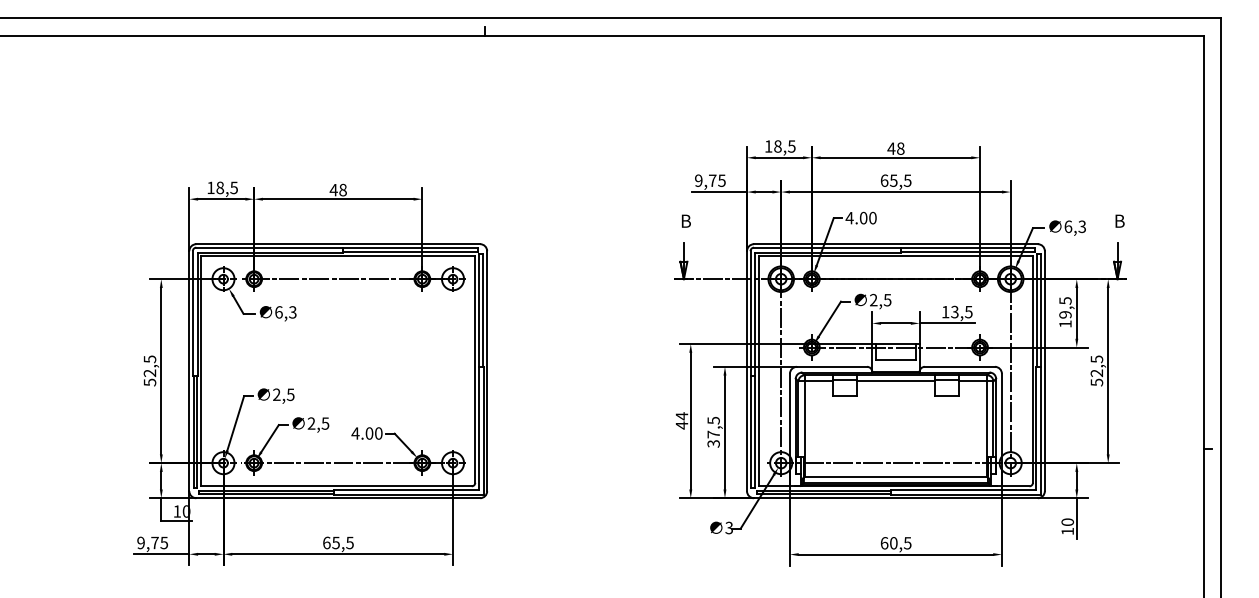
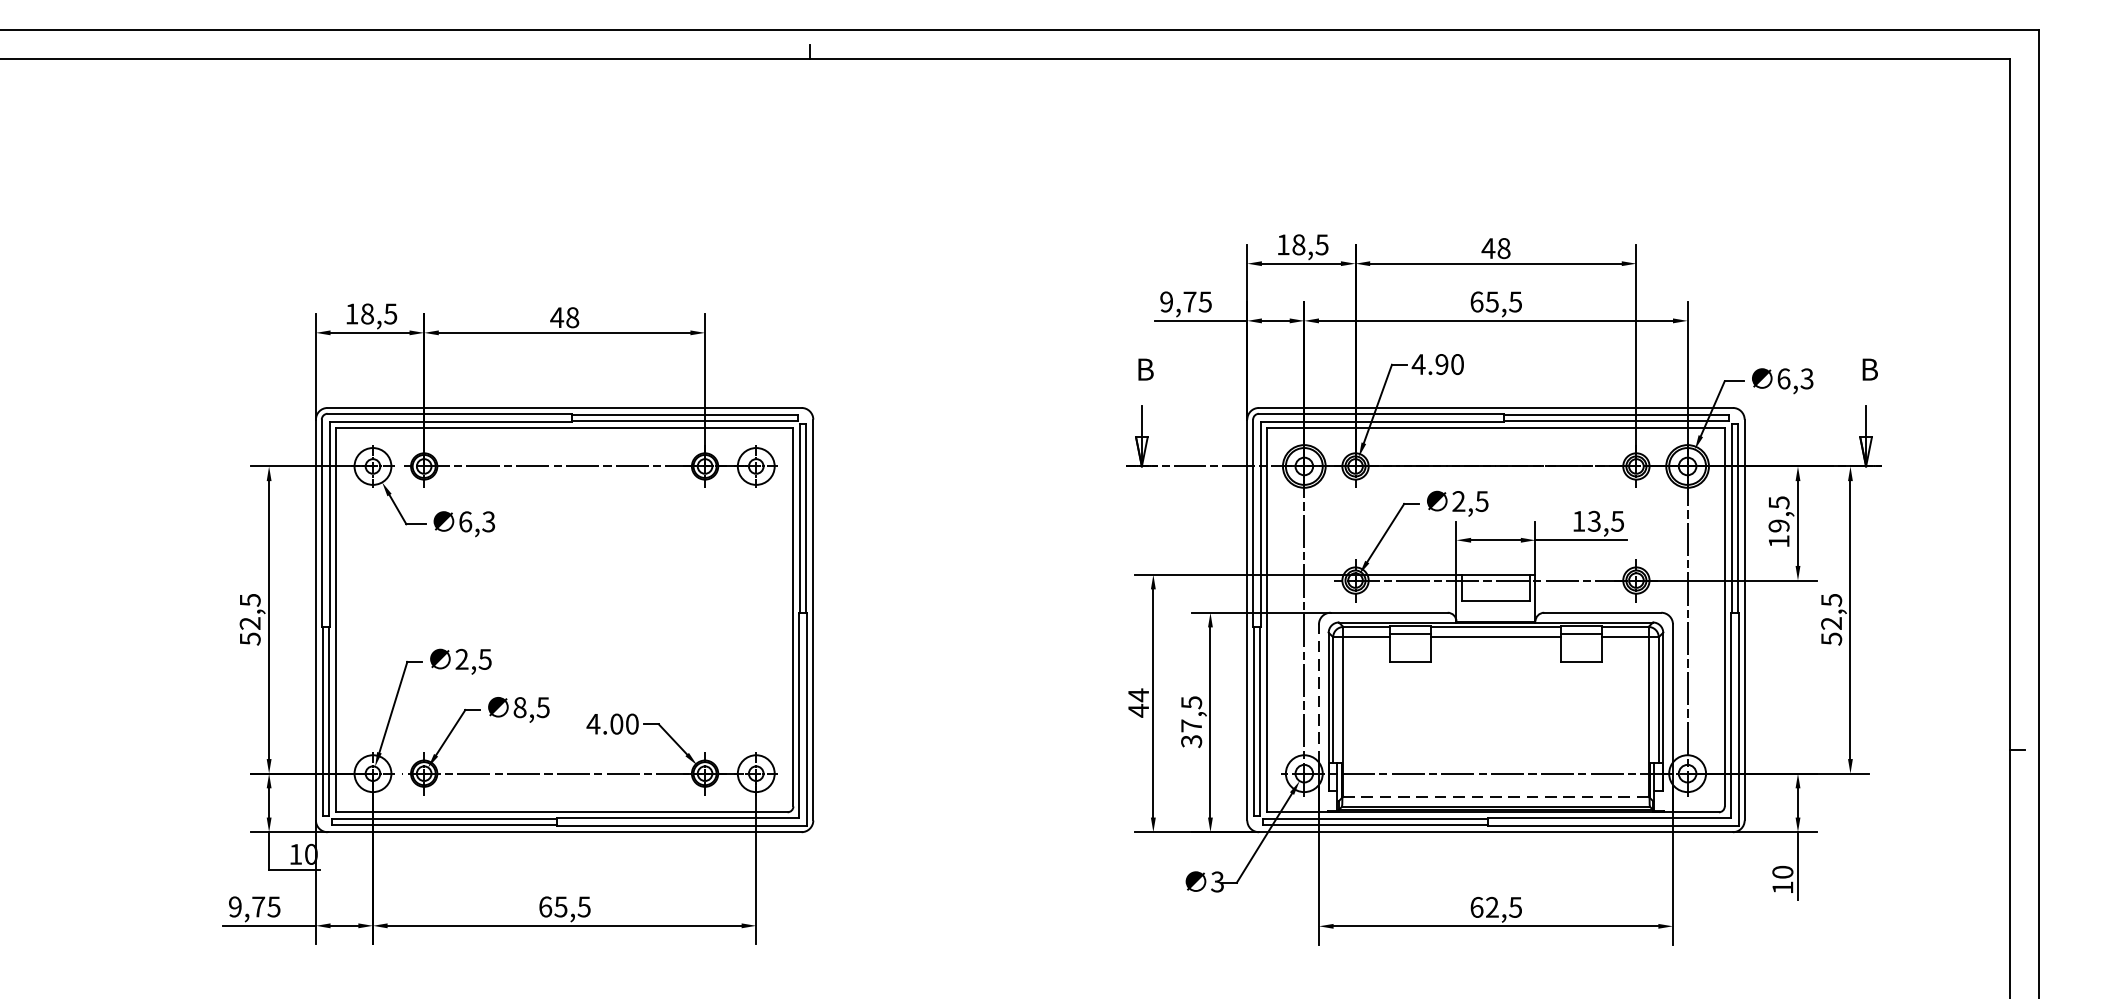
text: (863, 218) -> (1441, 365), 4.00 -> 4.90
line: (789, 414) -> (1318, 692), solid -> dashed
text: (311, 423) -> (519, 707), 2,5 -> 8,5
line: (895, 476) -> (1495, 795), solid -> dashed
text: (893, 543) -> (1491, 907), 60,5 -> 62,5

